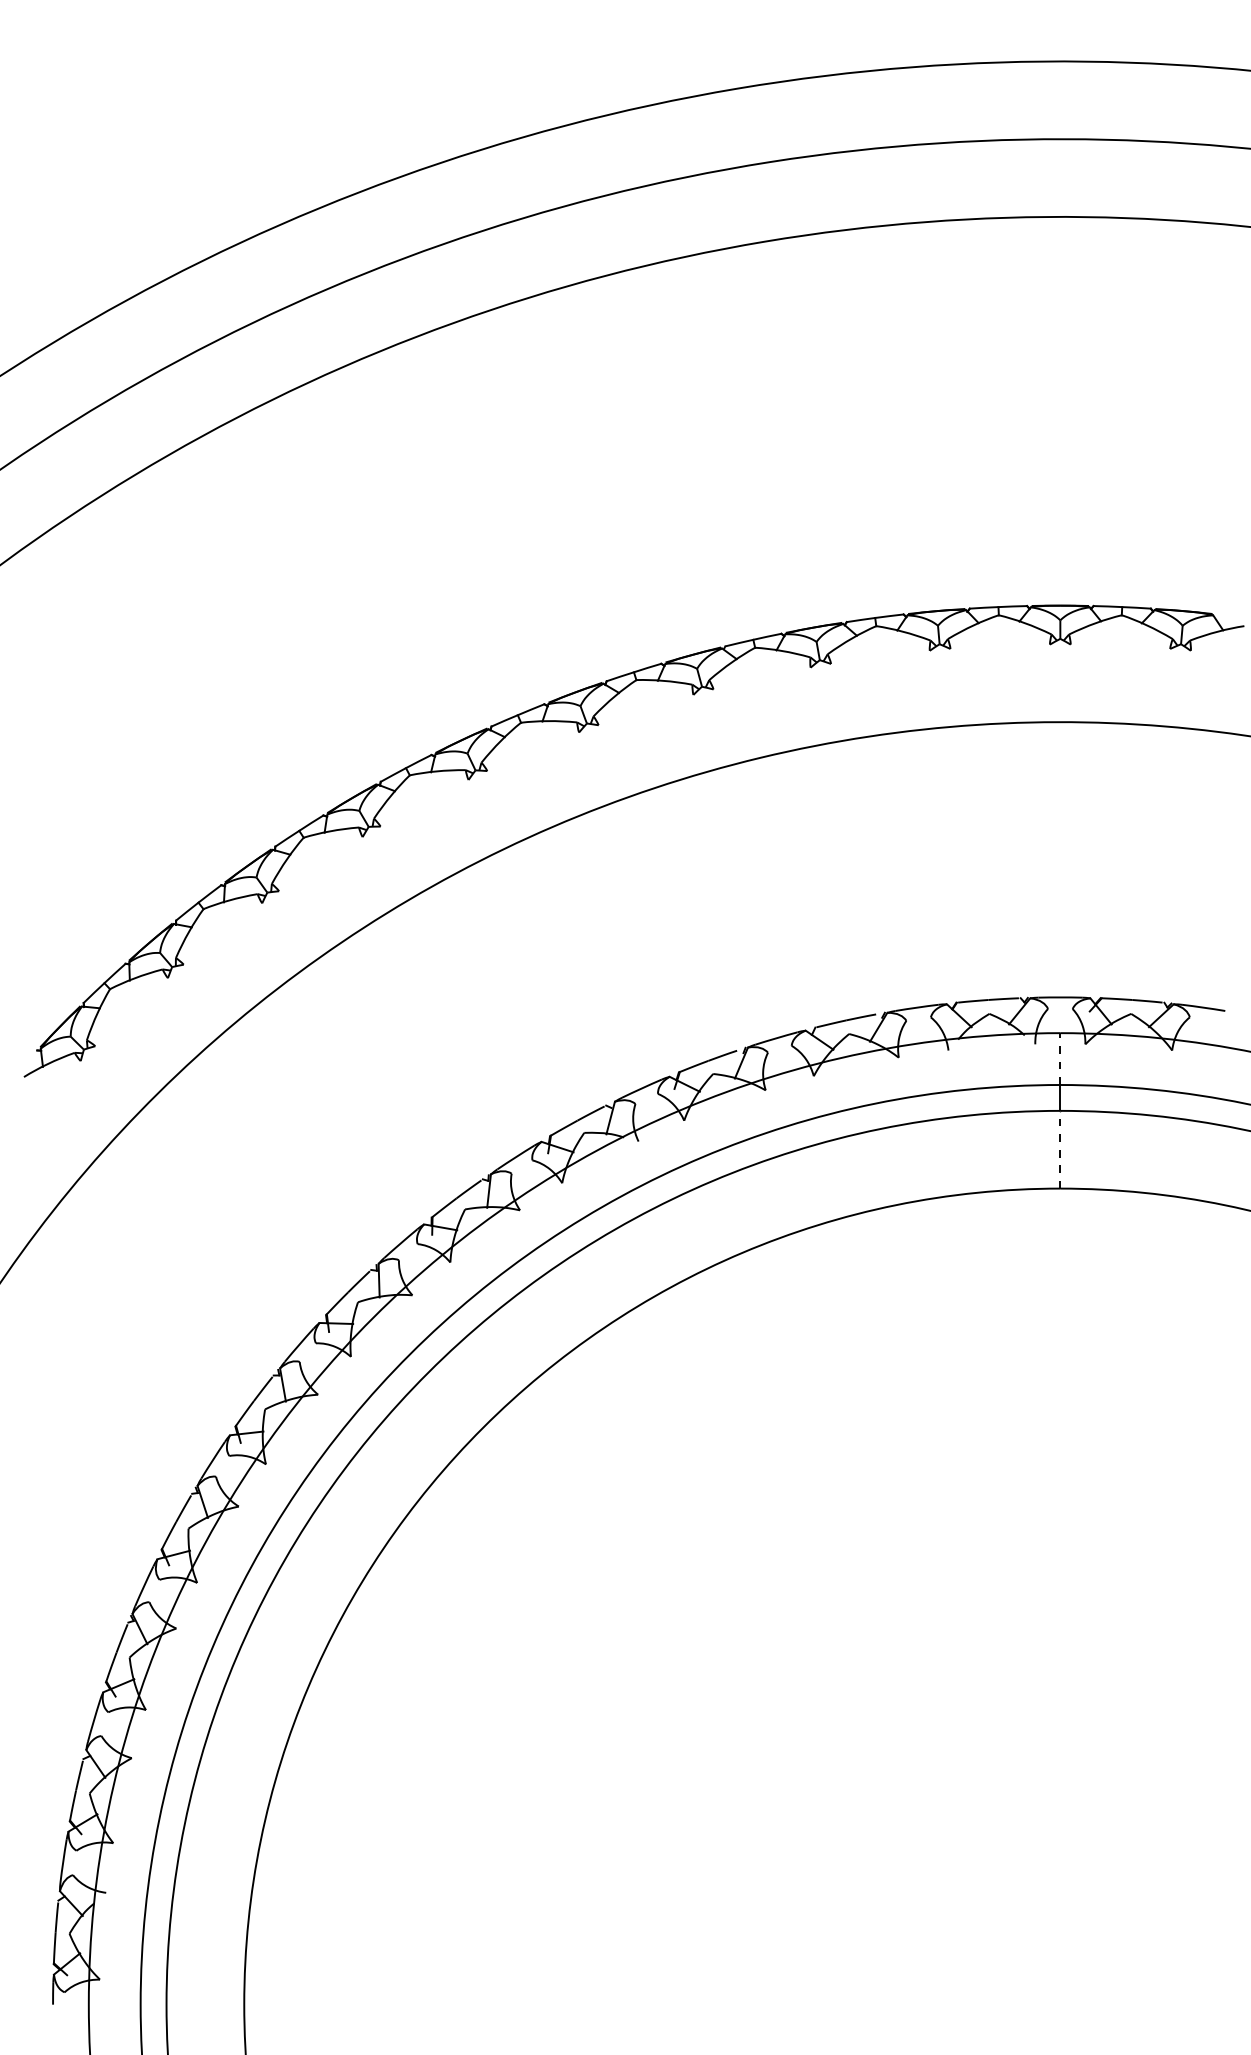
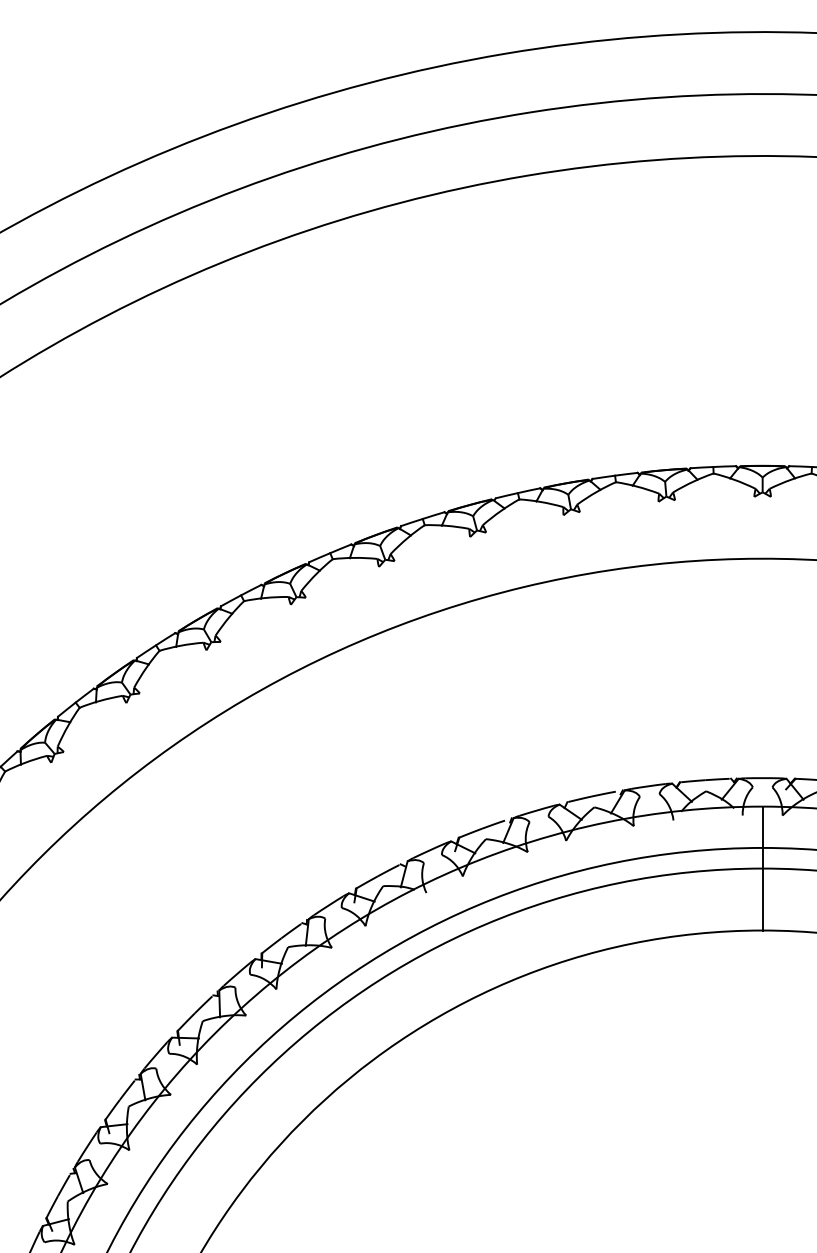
line: (1060, 1059) -> (762, 827), dashed -> solid
line: (1060, 1149) -> (762, 899), dashed -> solid

